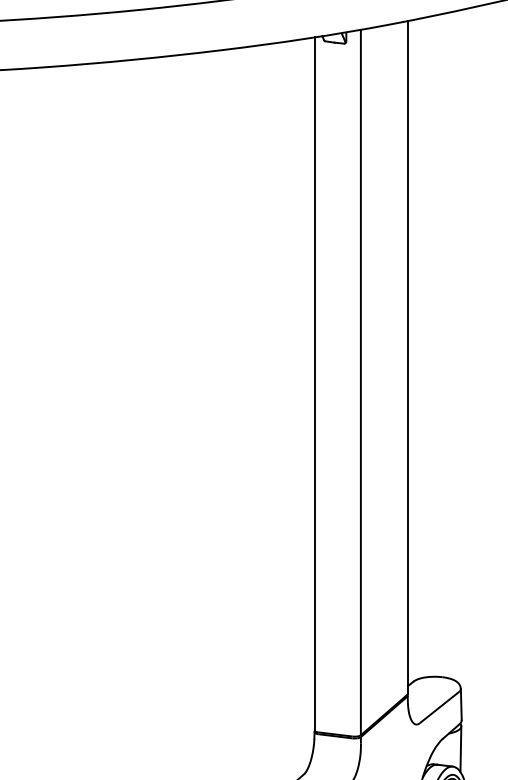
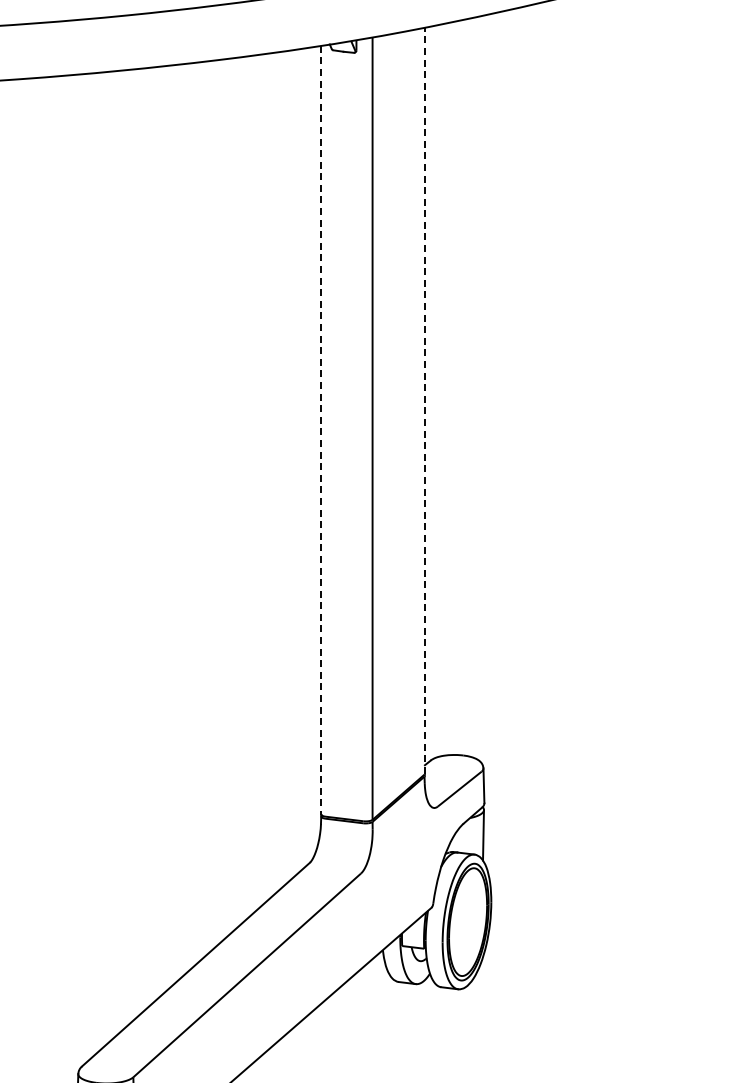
line: (407, 357) -> (424, 400), solid -> dashed
line: (314, 384) -> (321, 430), solid -> dashed

